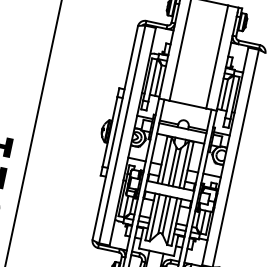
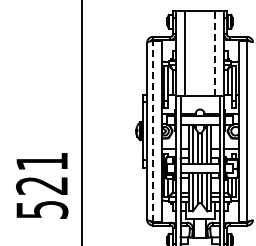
line: (217, 56) -> (215, 53), solid -> dashed
line: (121, 133) -> (152, 130), solid -> dashed

